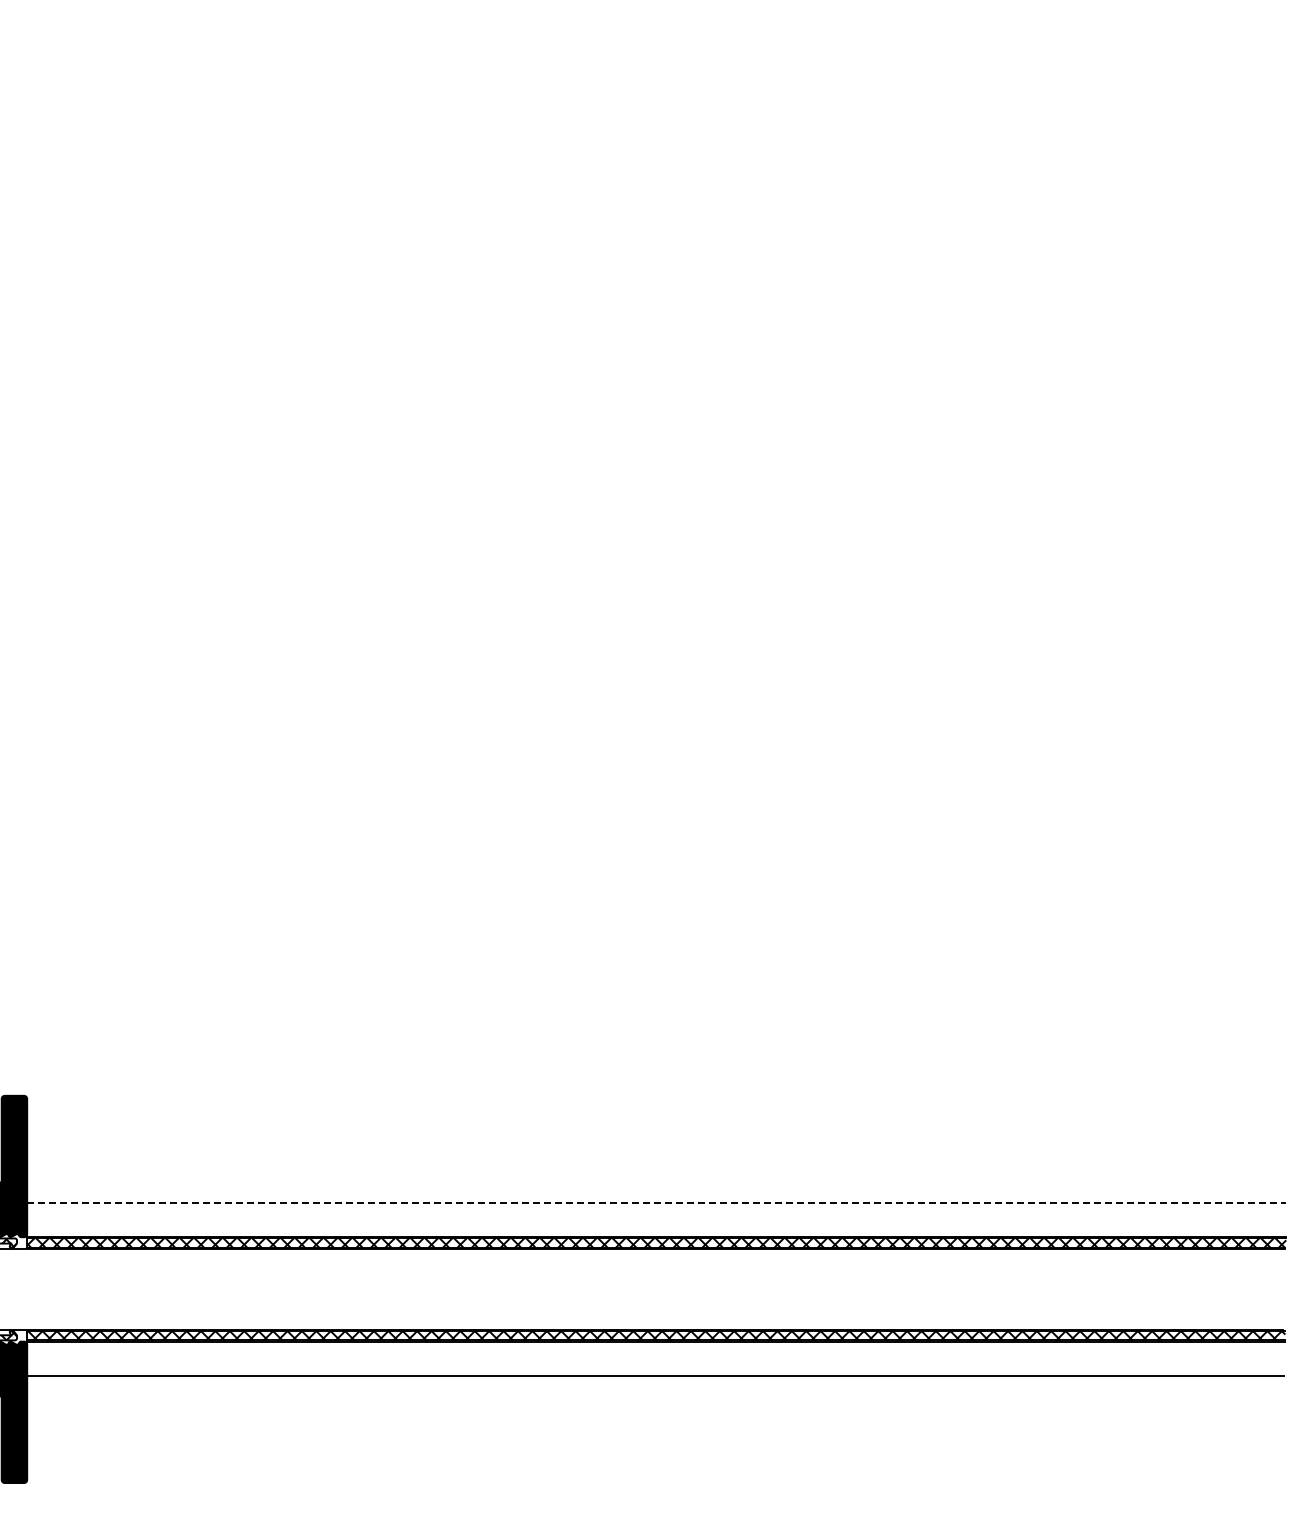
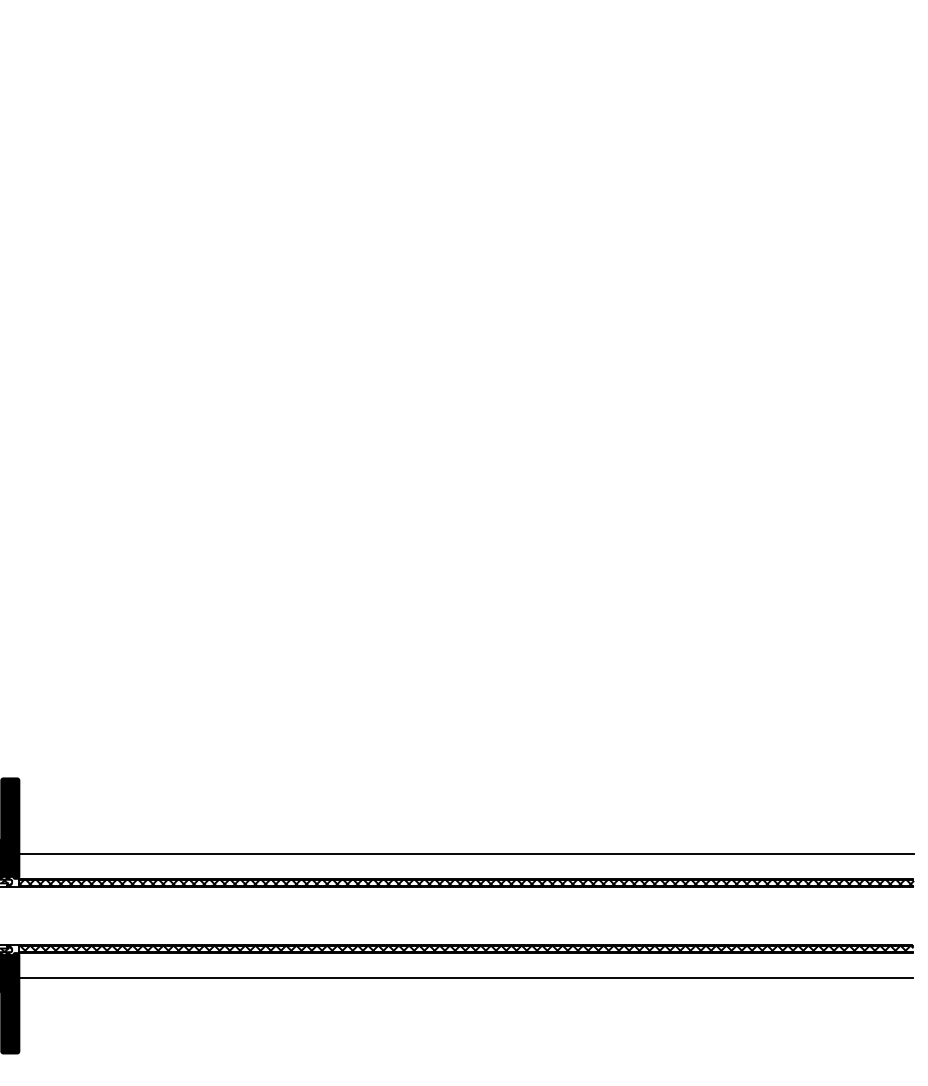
line: (657, 1202) -> (467, 854), dashed -> solid

